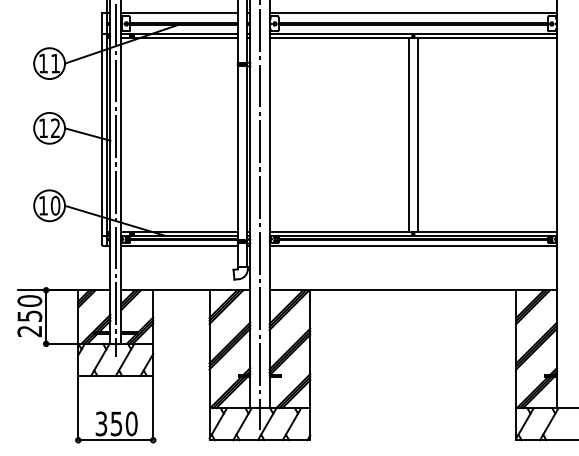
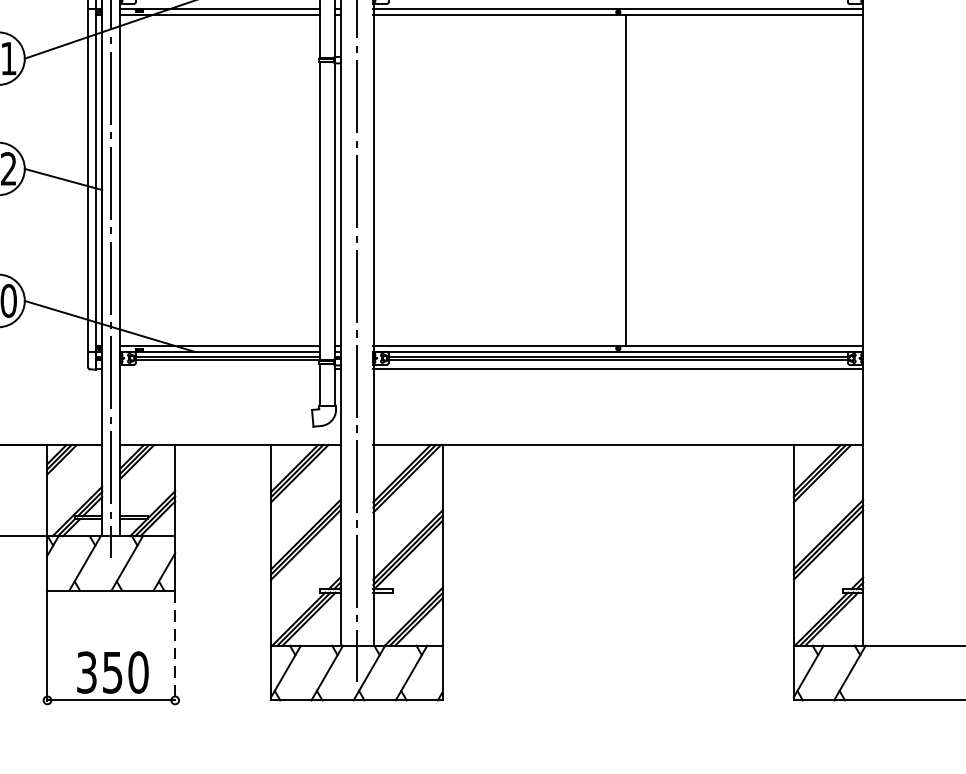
line: (409, 134) -> (611, 179), removed
line: (179, 246) -> (219, 370), removed
line: (153, 408) -> (175, 646), solid -> dashed

